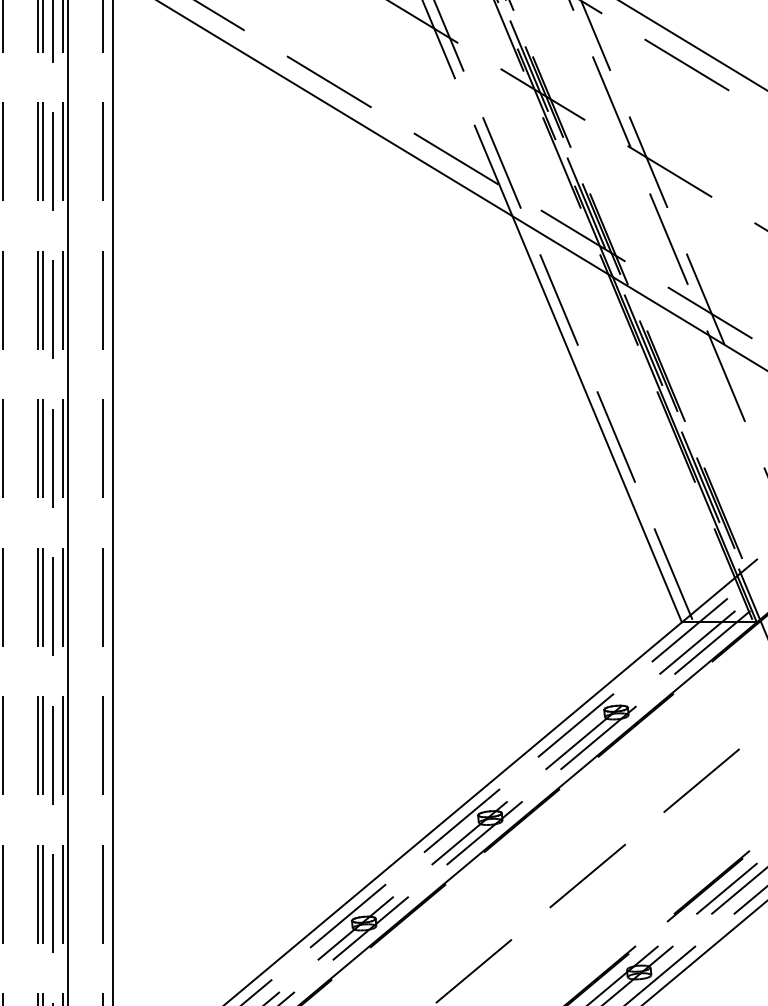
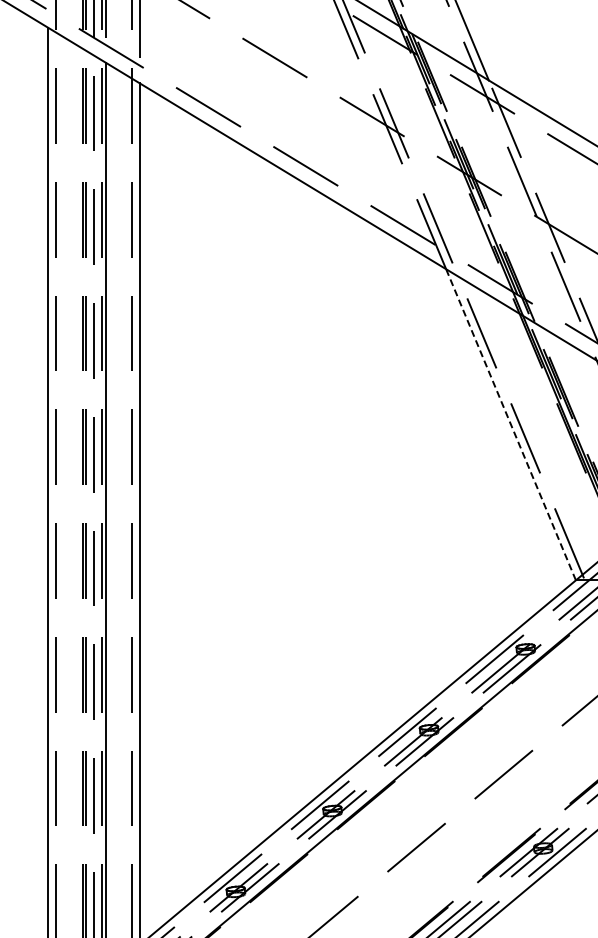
line: (597, 418) -> (511, 424), solid -> dashed

